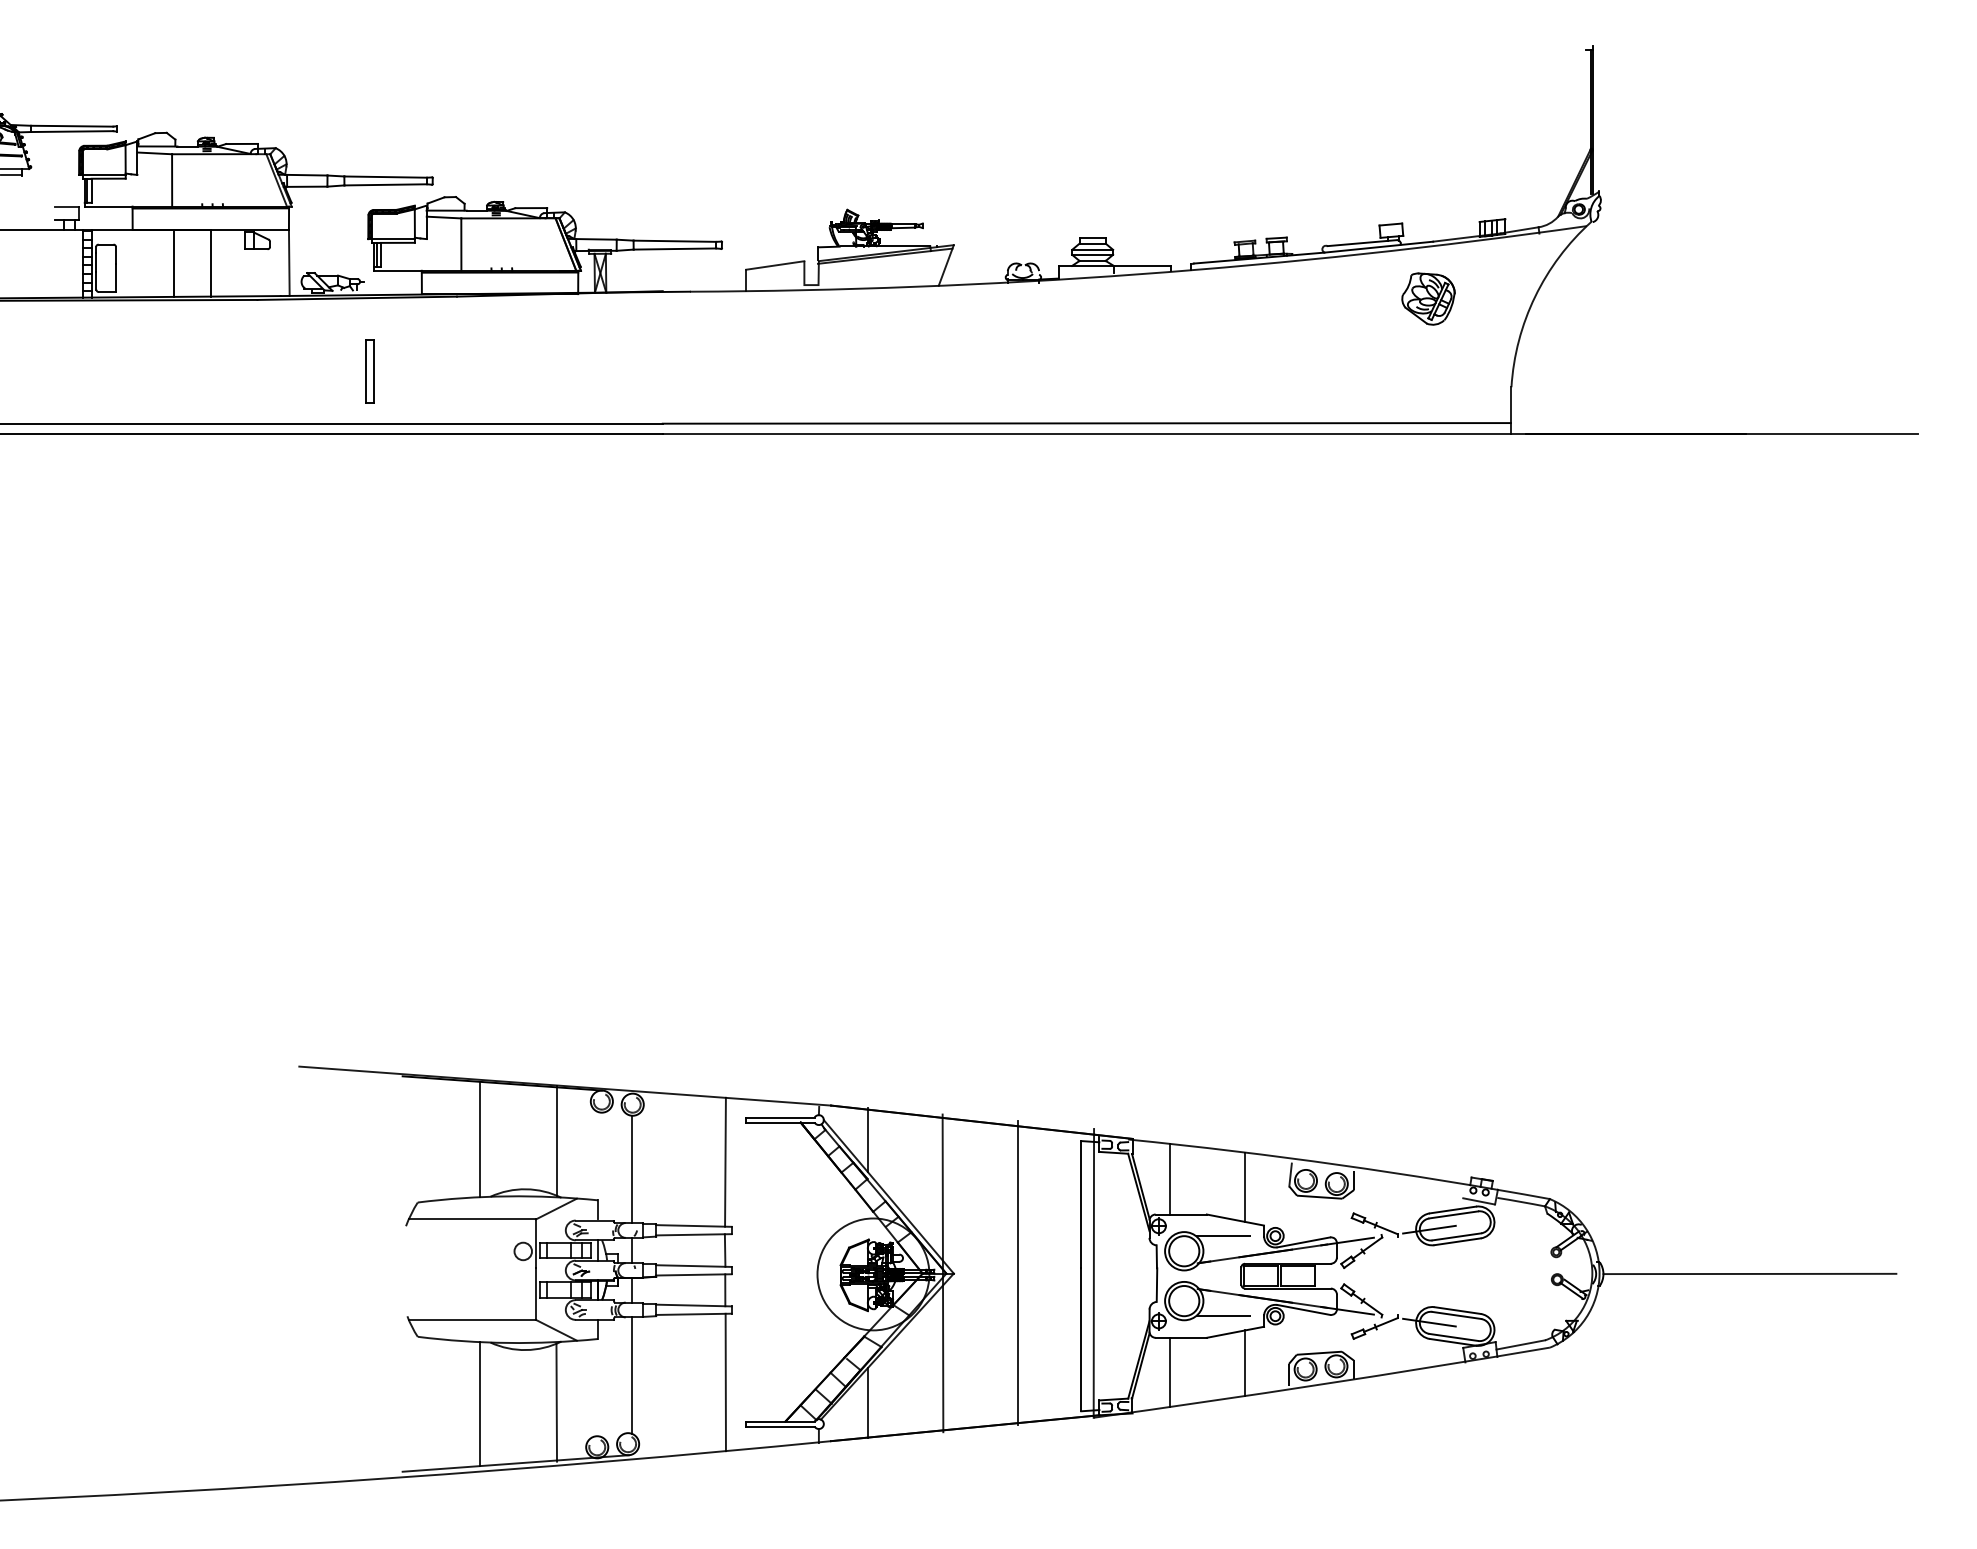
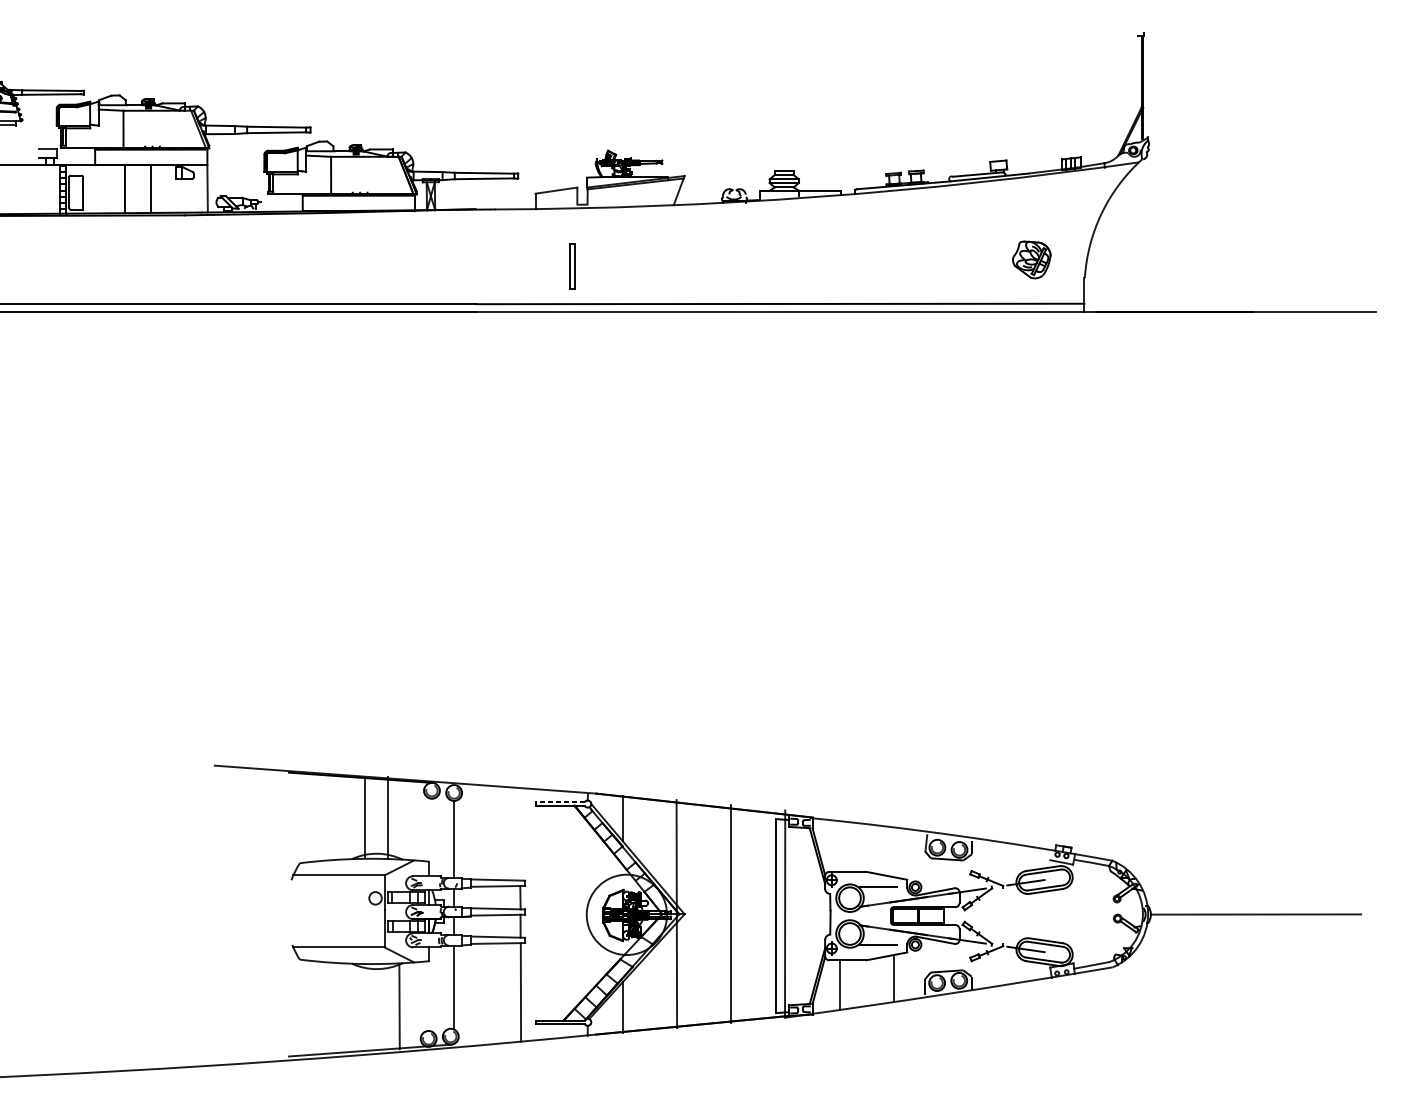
part: (1428, 298) -> (1031, 259), moved
part: (369, 371) -> (572, 266), moved
line: (779, 1117) -> (559, 802), solid -> dashed
line: (480, 1139) -> (387, 817), moved
line: (557, 1140) -> (365, 818), moved
line: (725, 1161) -> (520, 833), removed
line: (1169, 1178) -> (839, 845), removed
line: (1245, 1186) -> (893, 851), removed
line: (480, 1403) -> (344, 1007), removed

